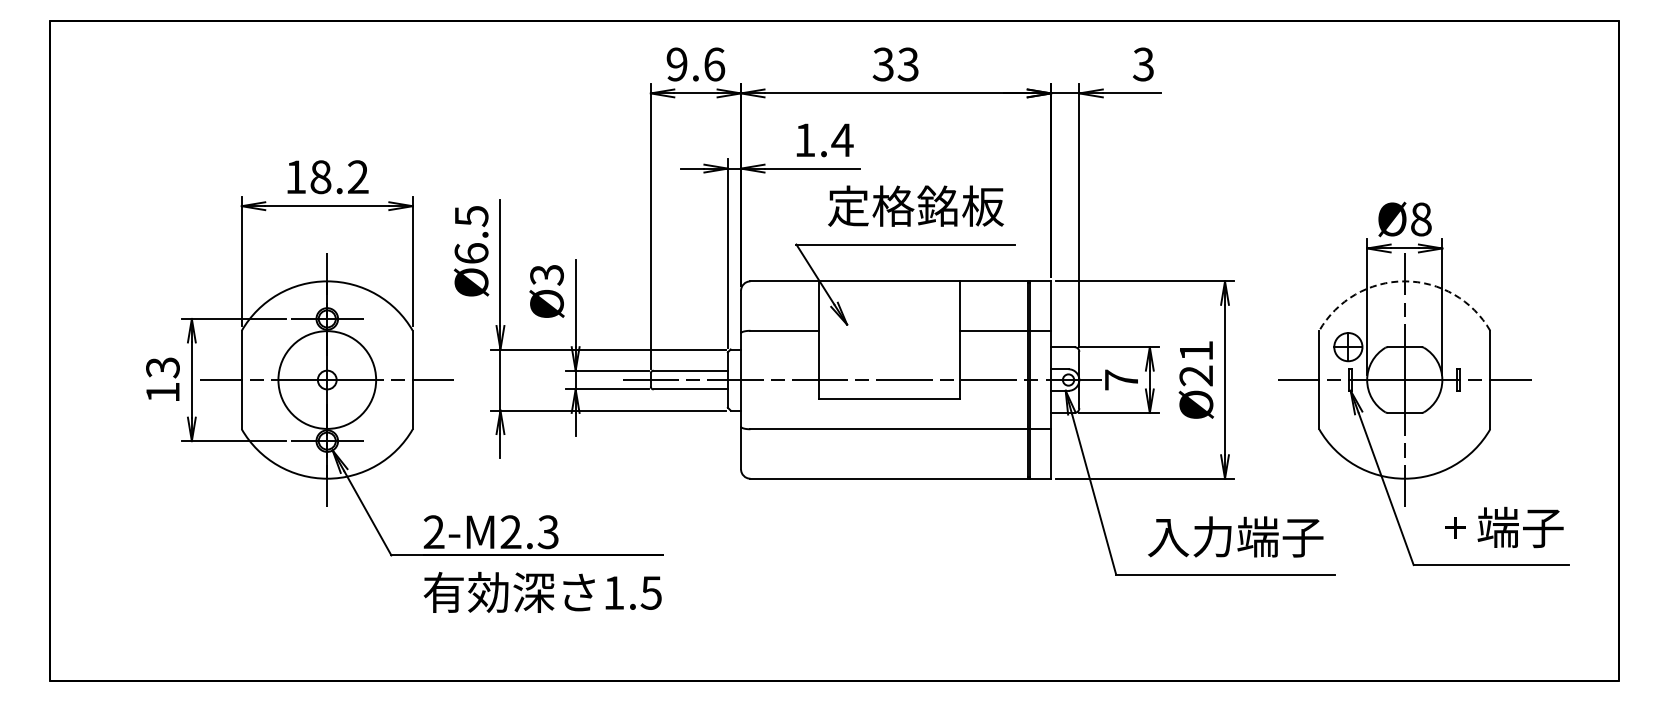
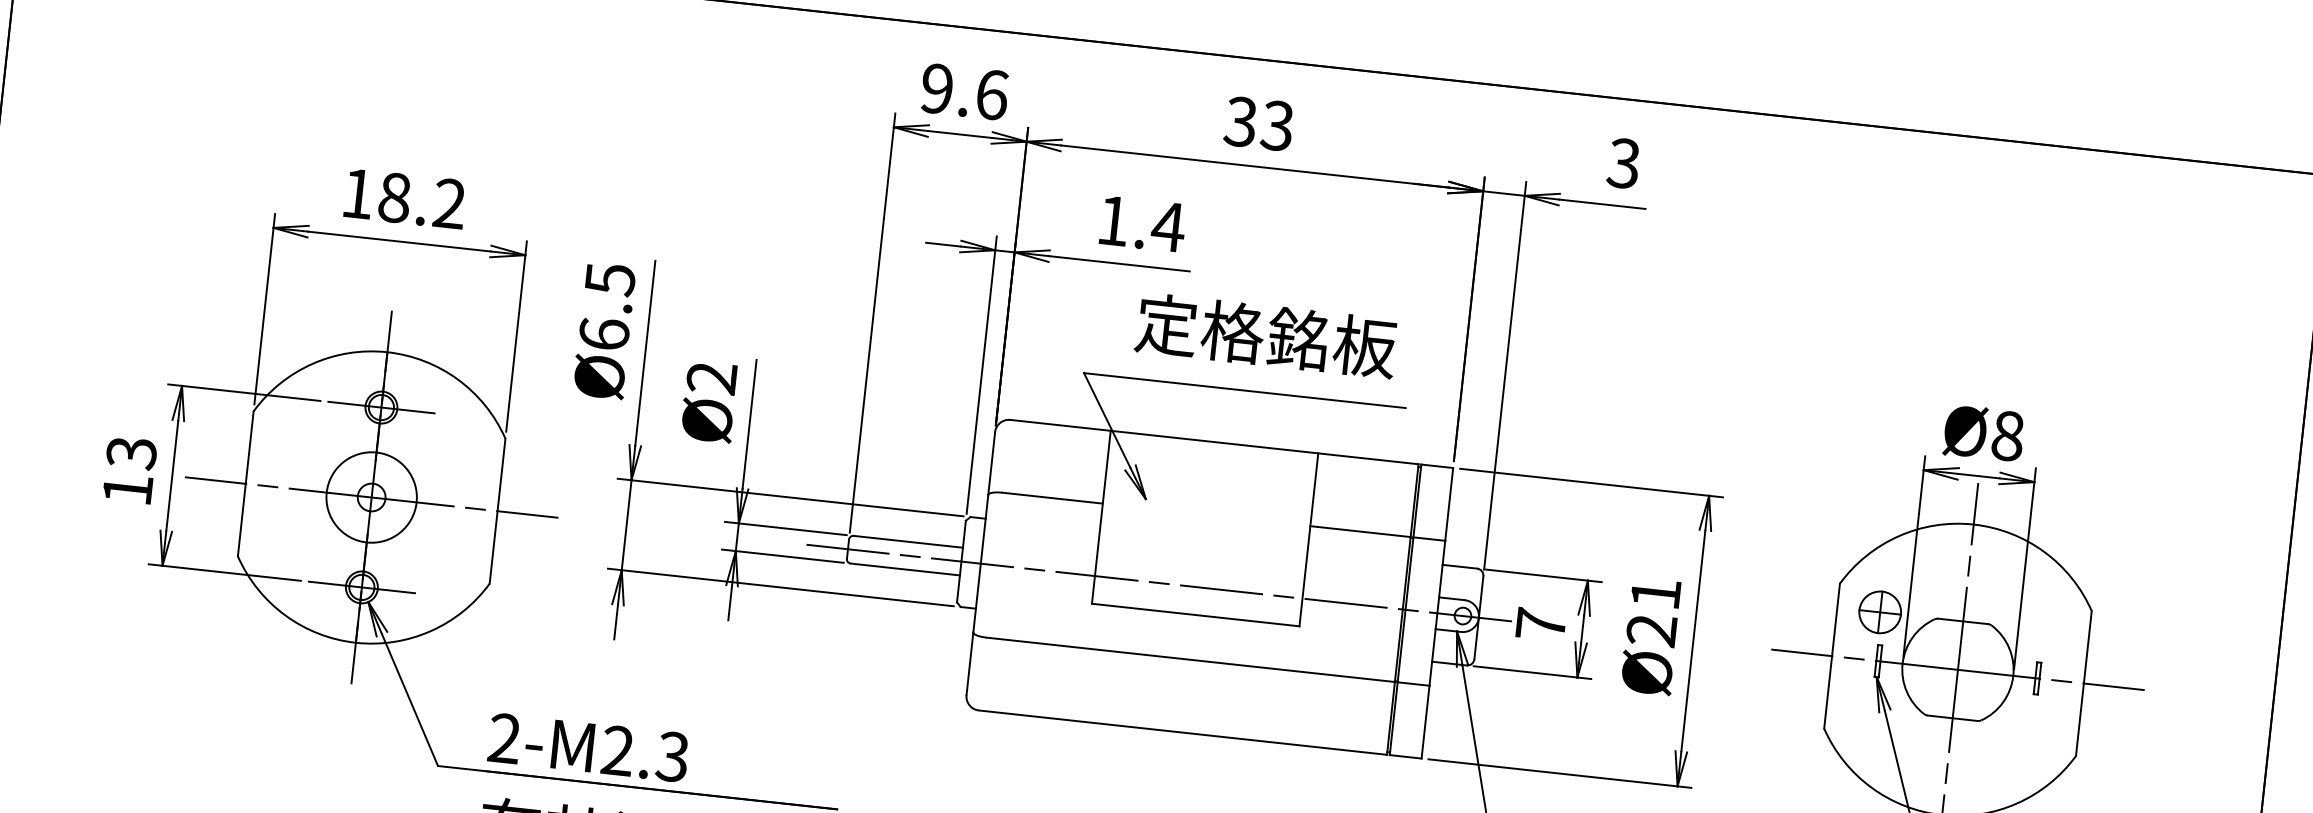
text: (546, 274) -> (711, 377), Ø3 -> Ø2
arc: (1404, 281) -> (1973, 524), dashed -> solid
circle: (326, 379) -> (370, 496), size x0.62

